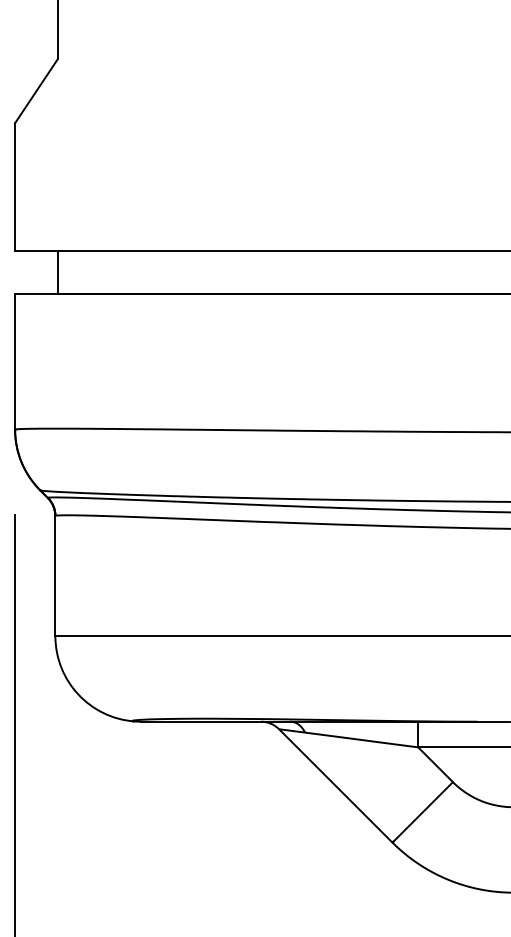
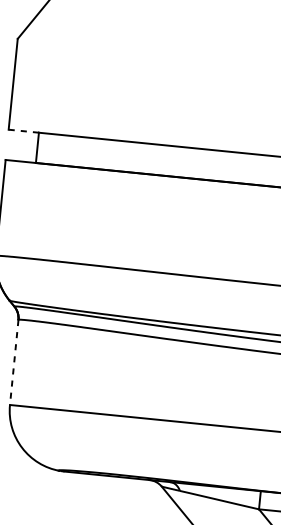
line: (36, 251) -> (23, 131), solid -> dashed
line: (55, 576) -> (14, 362), solid -> dashed

